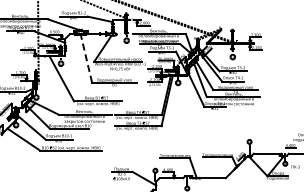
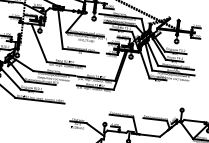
line: (86, 58) -> (60, 29), dashed -> solid

